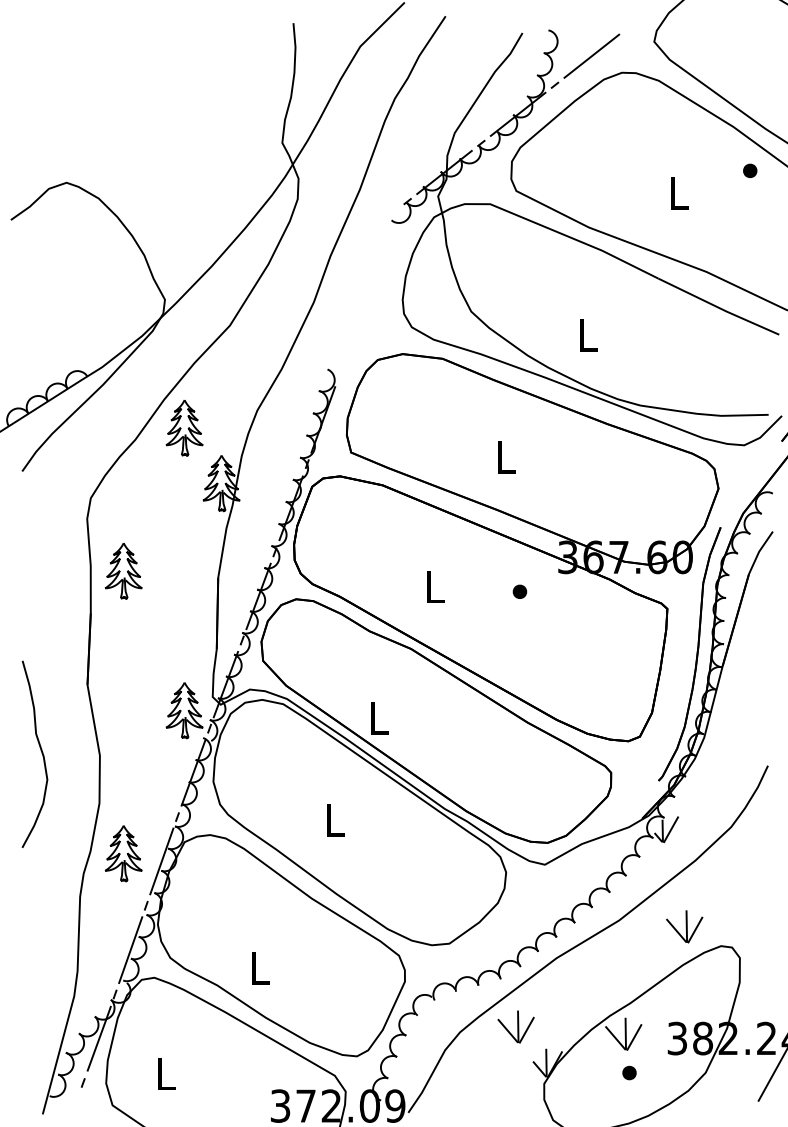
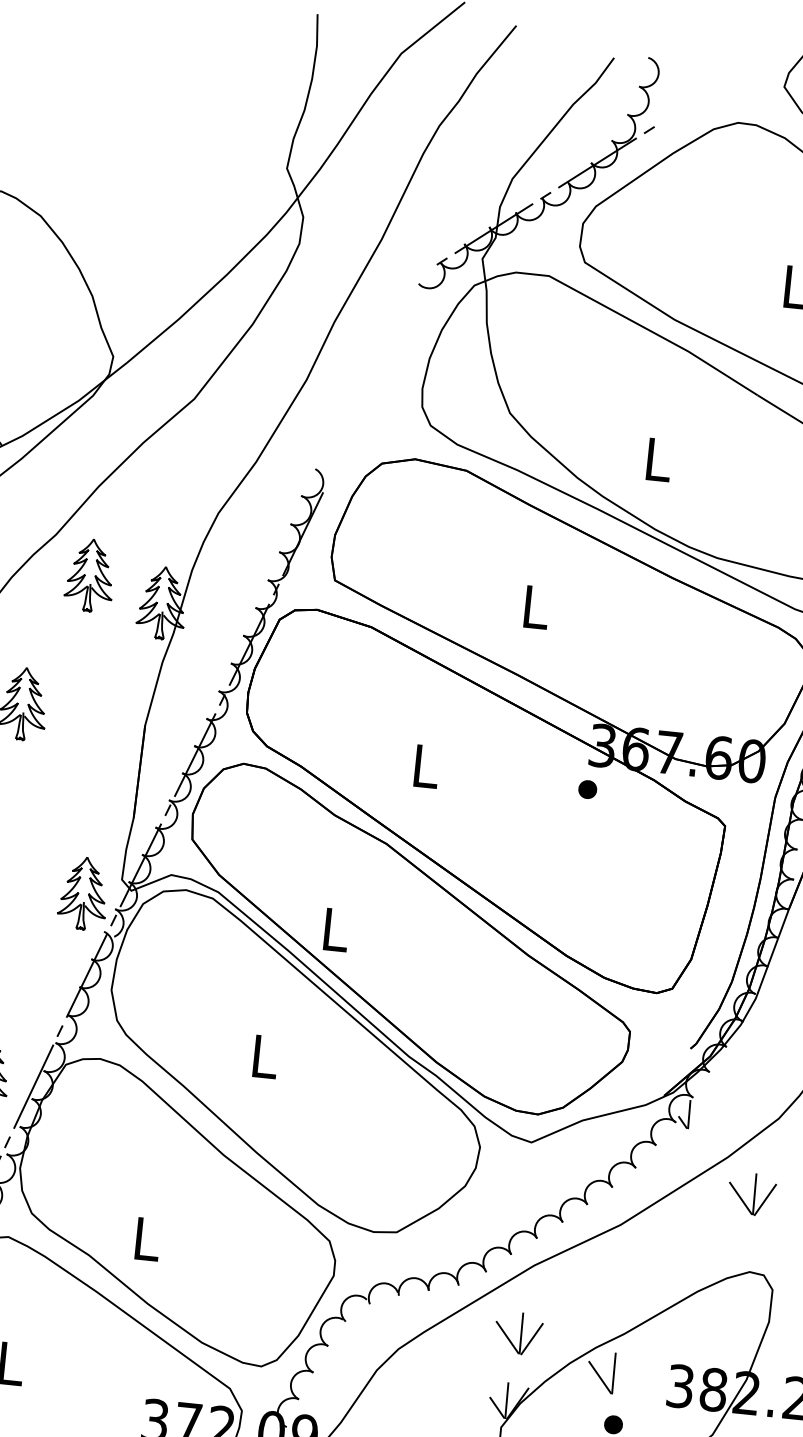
line: (591, 55) -> (700, 96), removed
part: (184, 428) -> (89, 576), moved
part: (519, 591) -> (587, 789), moved
line: (671, 829) -> (700, 1113), removed
part: (684, 926) -> (751, 1193), moved
part: (515, 1026) -> (517, 1332), moved
line: (634, 1037) -> (624, 1379), removed

